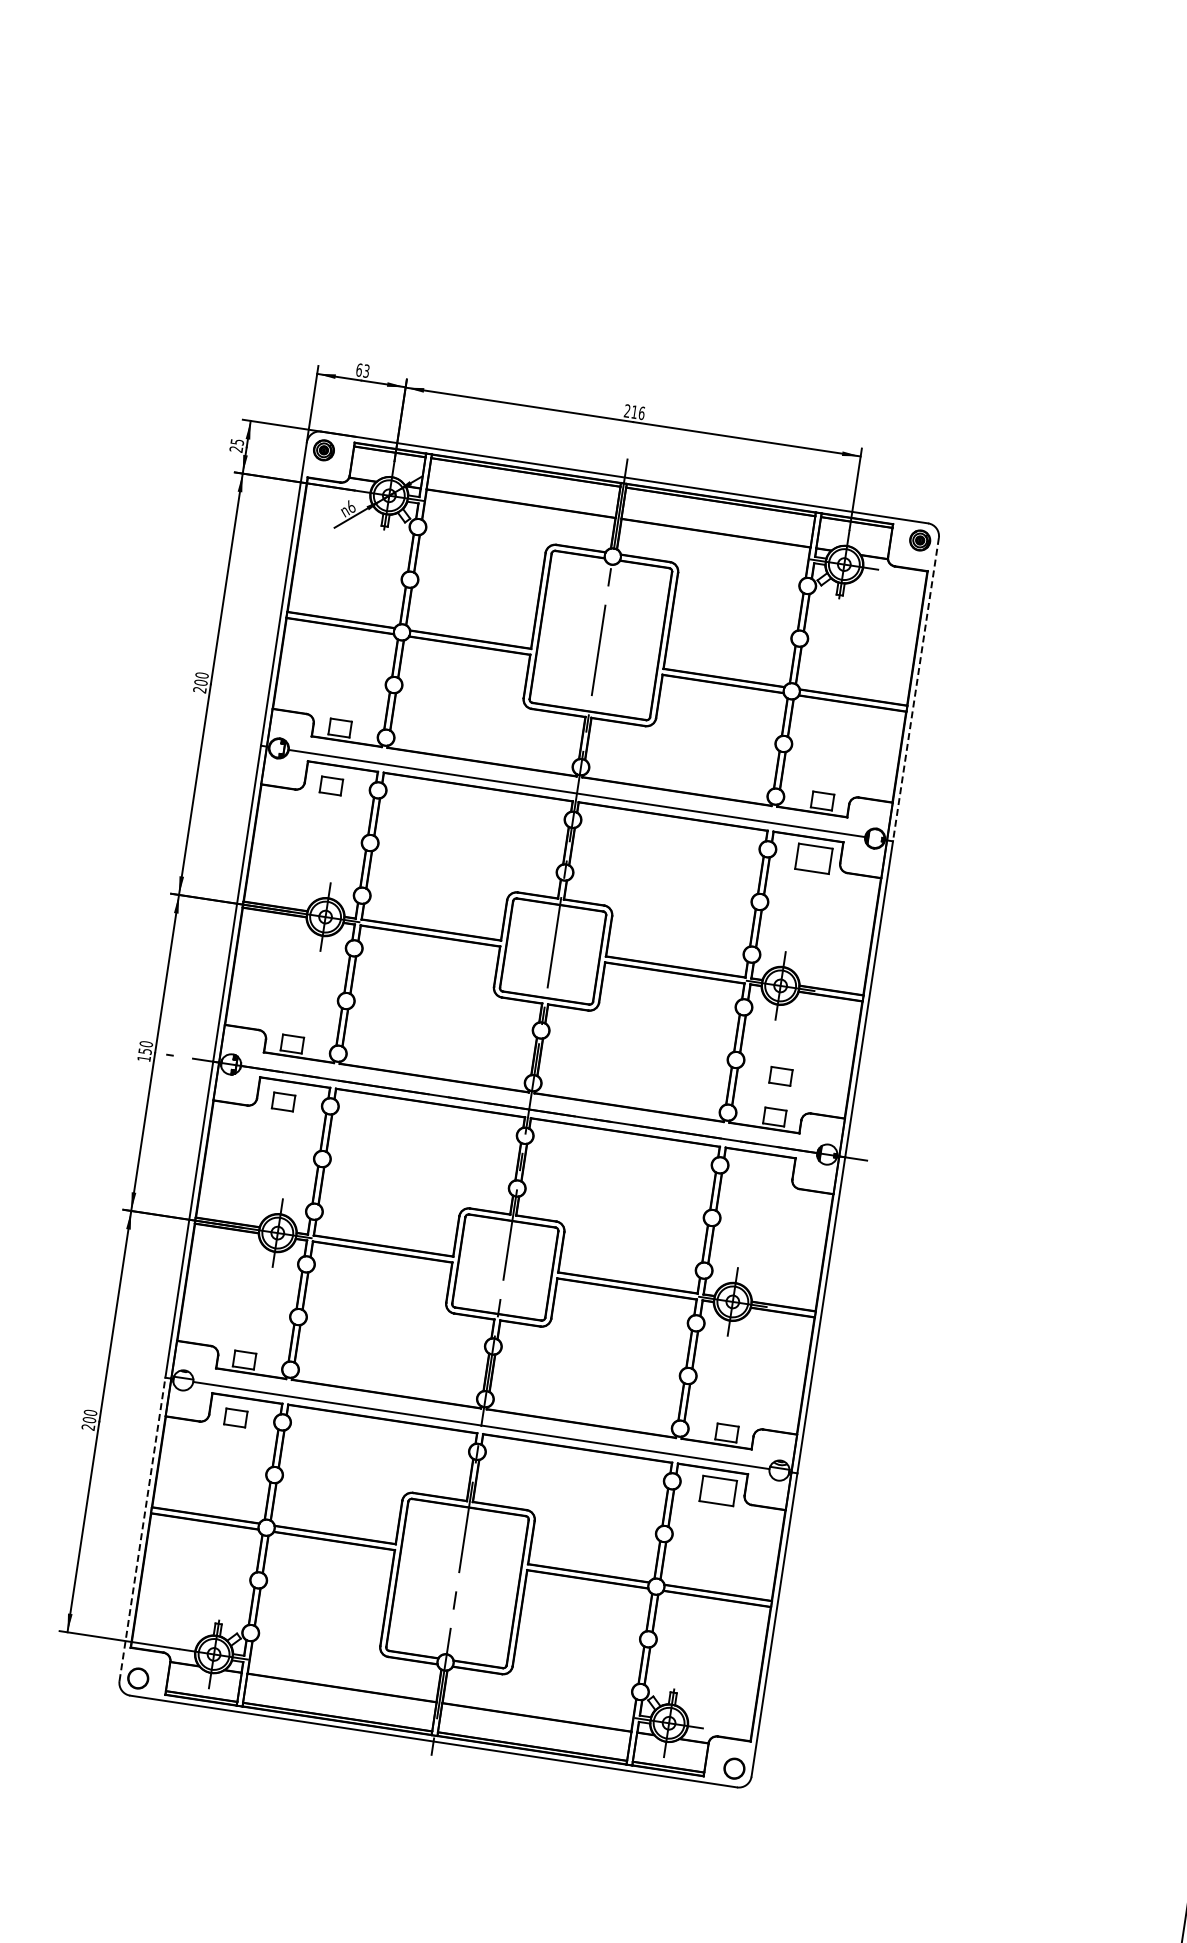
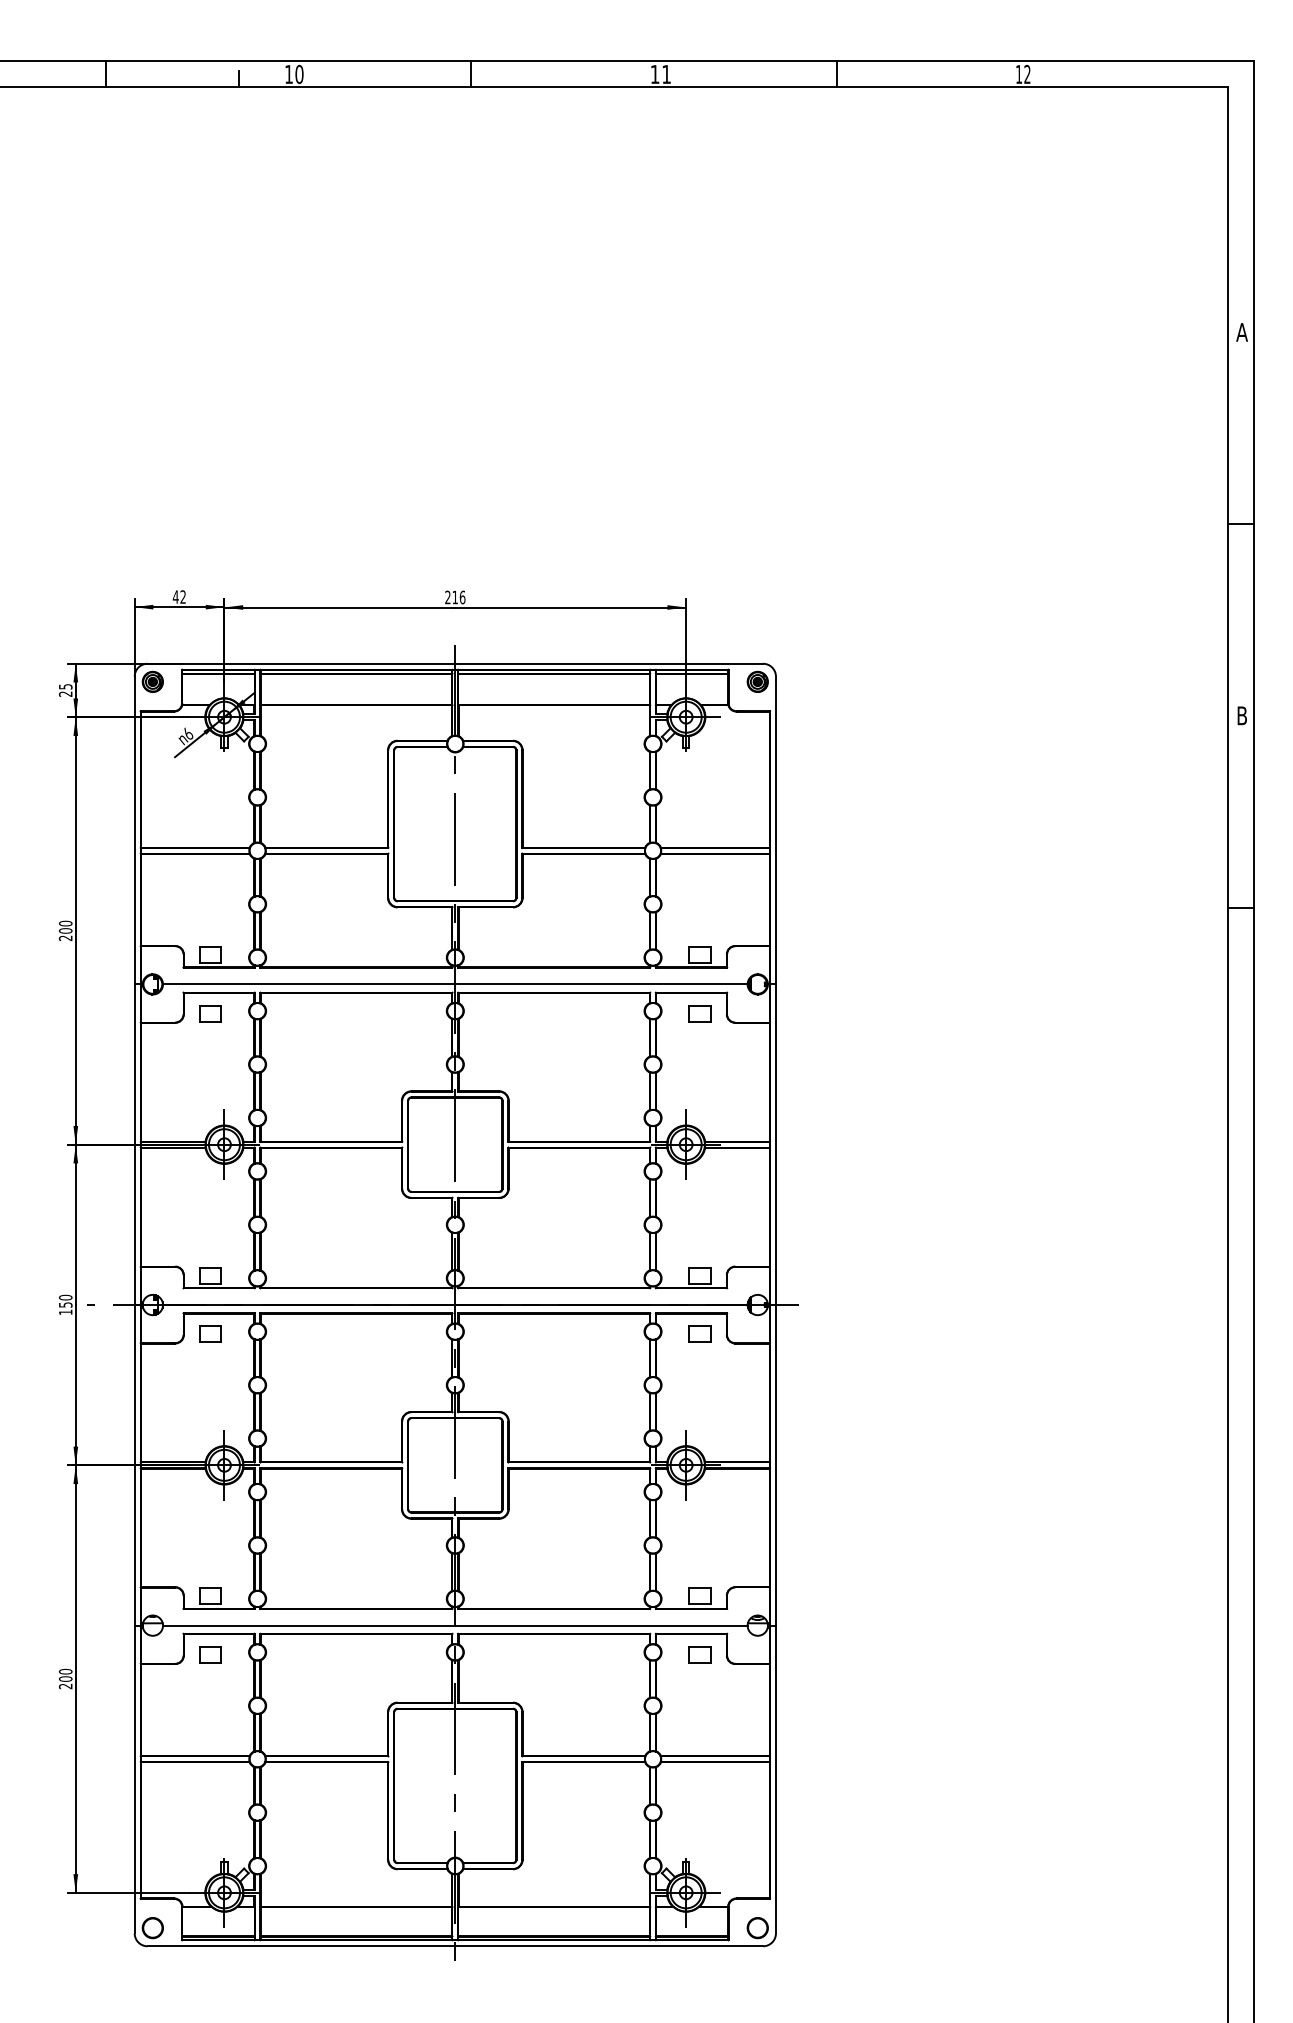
text: (361, 369) -> (178, 596), 63 -> 42
line: (915, 689) -> (775, 830), dashed -> solid
part: (813, 858) -> (699, 1013), size x0.62
part: (780, 1075) -> (699, 1333), moved
part: (717, 1490) -> (699, 1654), size x0.62
line: (142, 1529) -> (134, 1779), dashed -> solid

